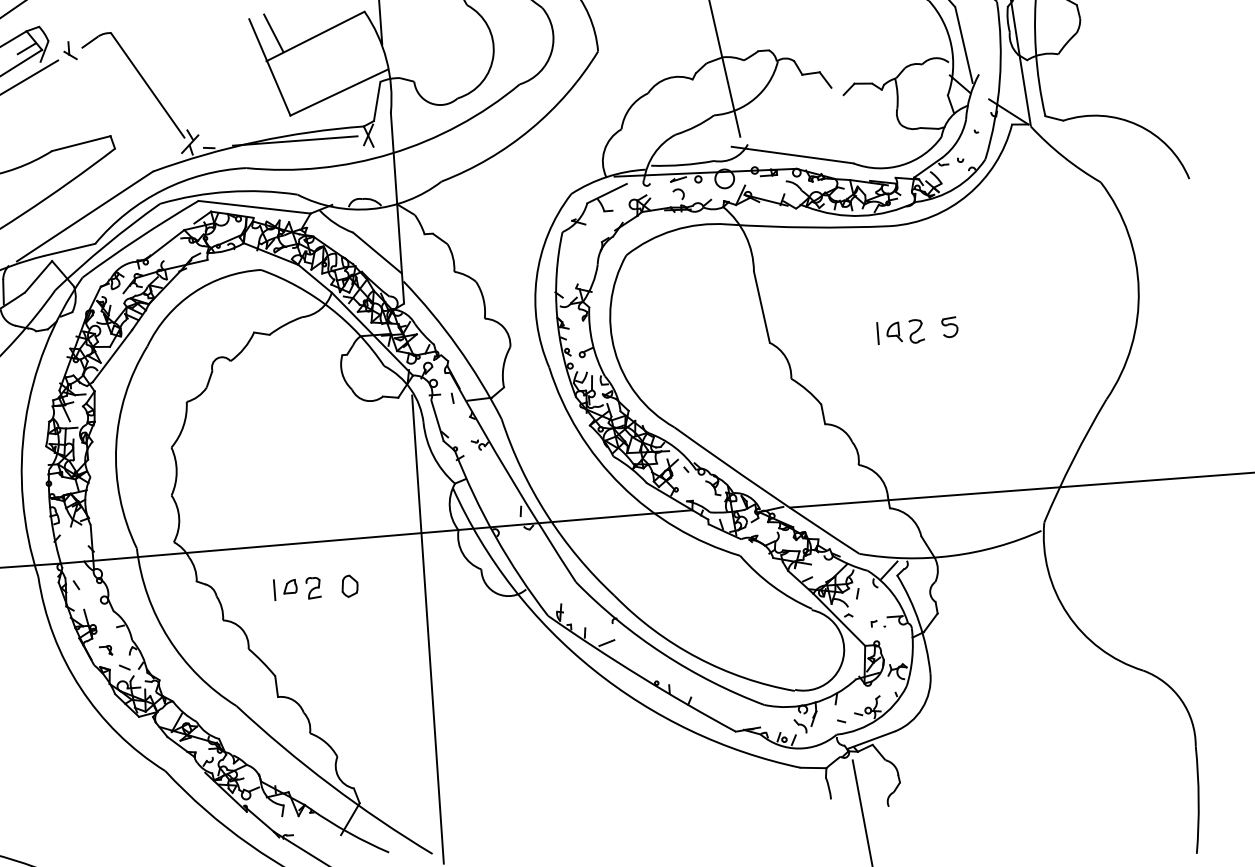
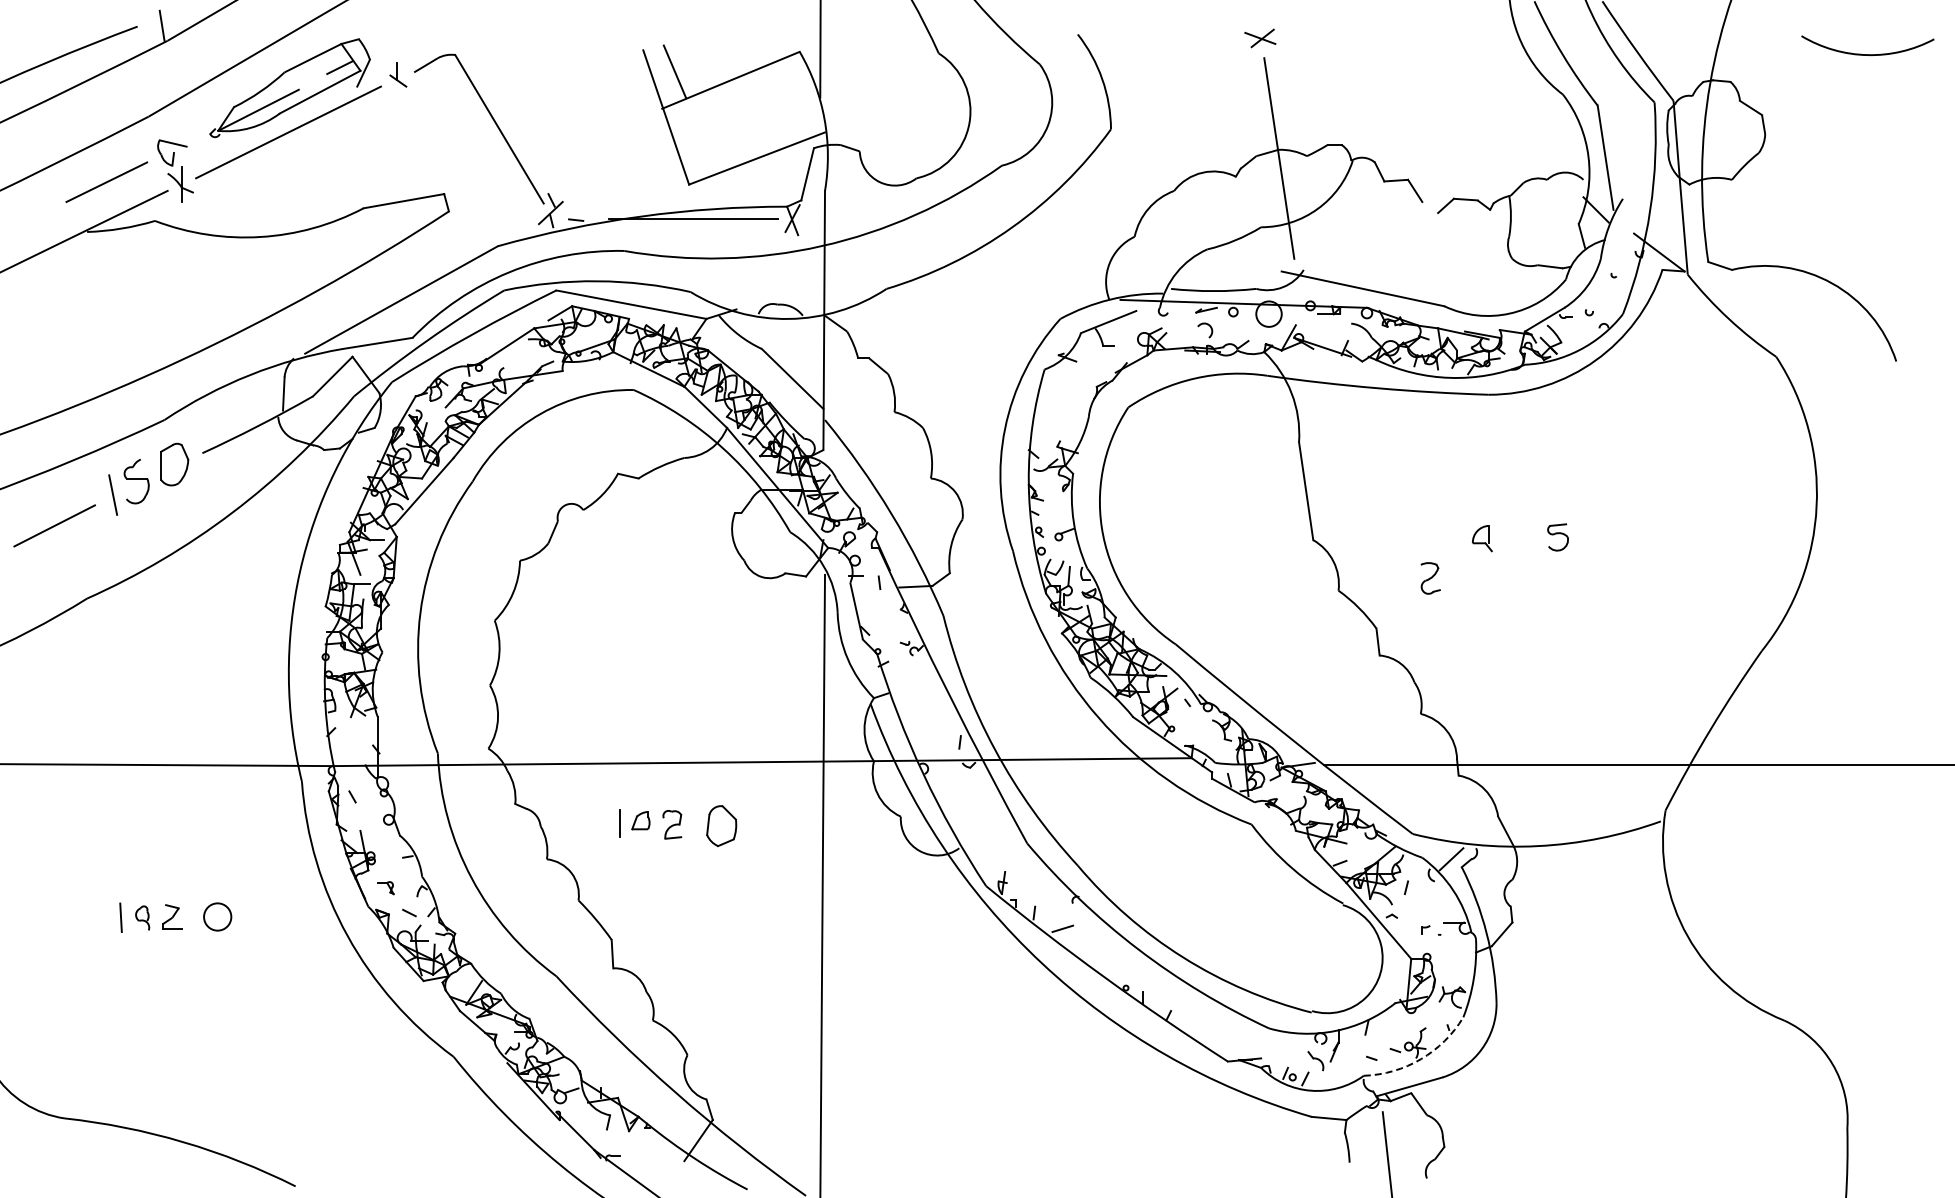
part: (916, 331) -> (1430, 578), moved
line: (878, 333) -> (1460, 538), removed
part: (349, 585) -> (721, 825), size x1.4
arc: (878, 719) -> (1421, 1059), solid -> dashed

